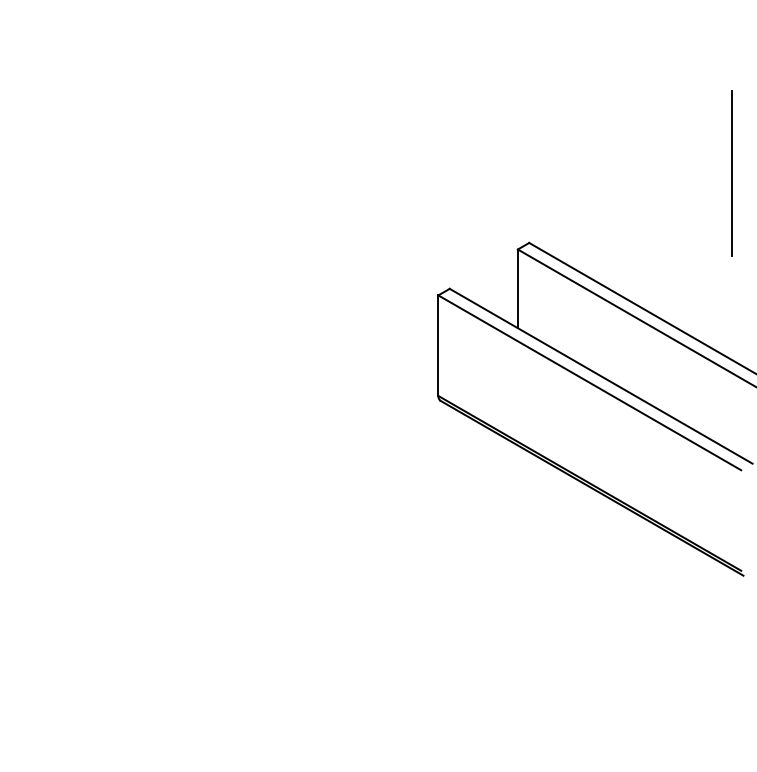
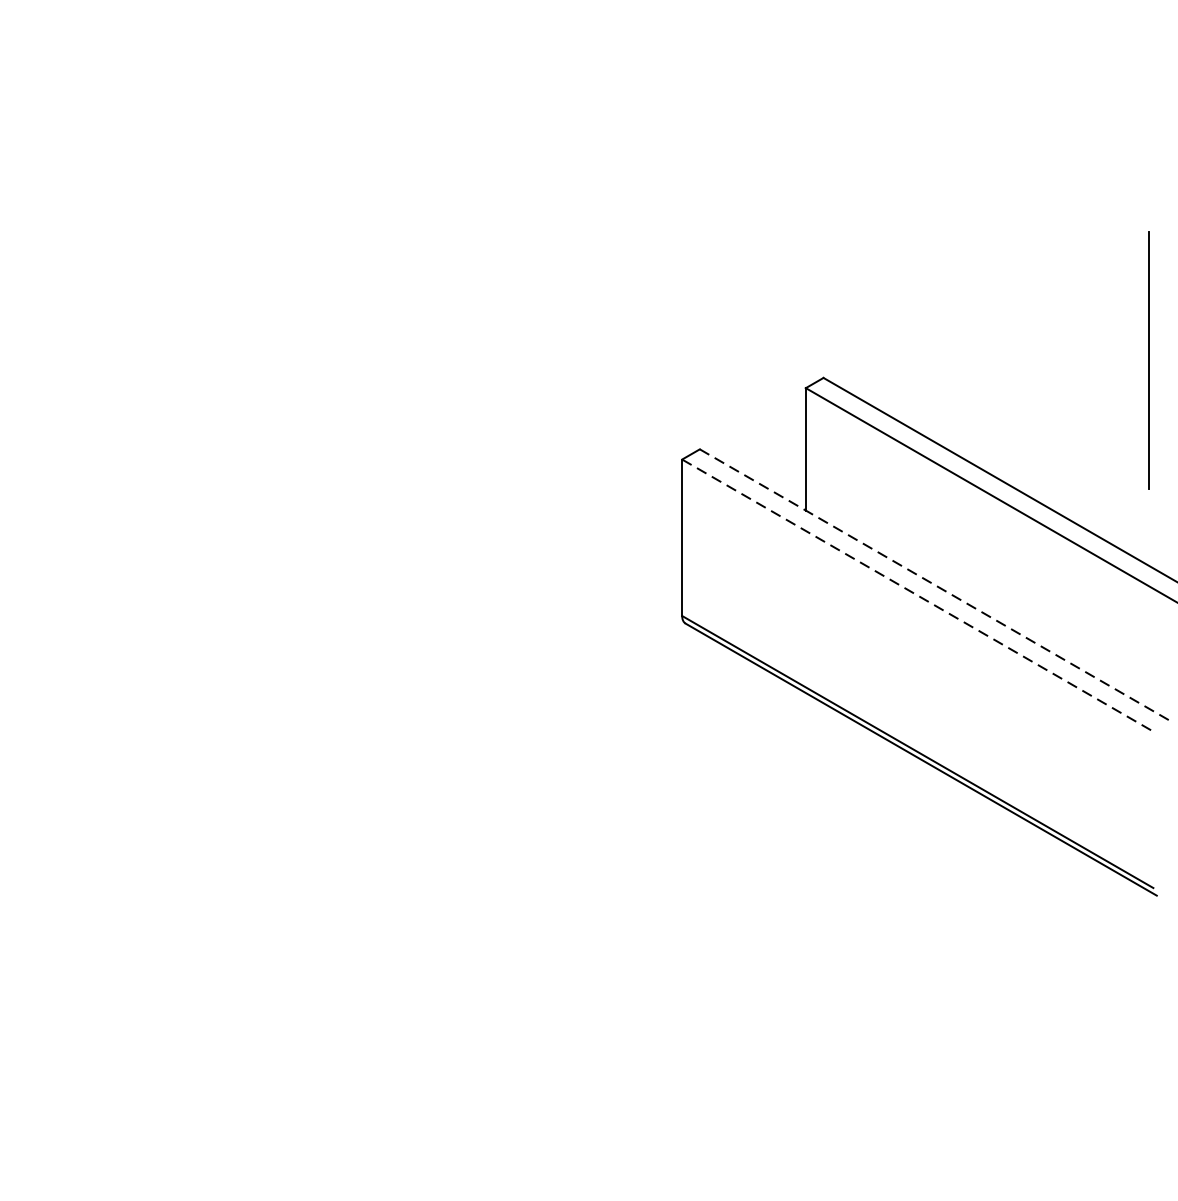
line: (731, 173) -> (1147, 360), moved
line: (601, 376) -> (935, 585), solid -> dashed
line: (589, 382) -> (917, 595), solid -> dashed

